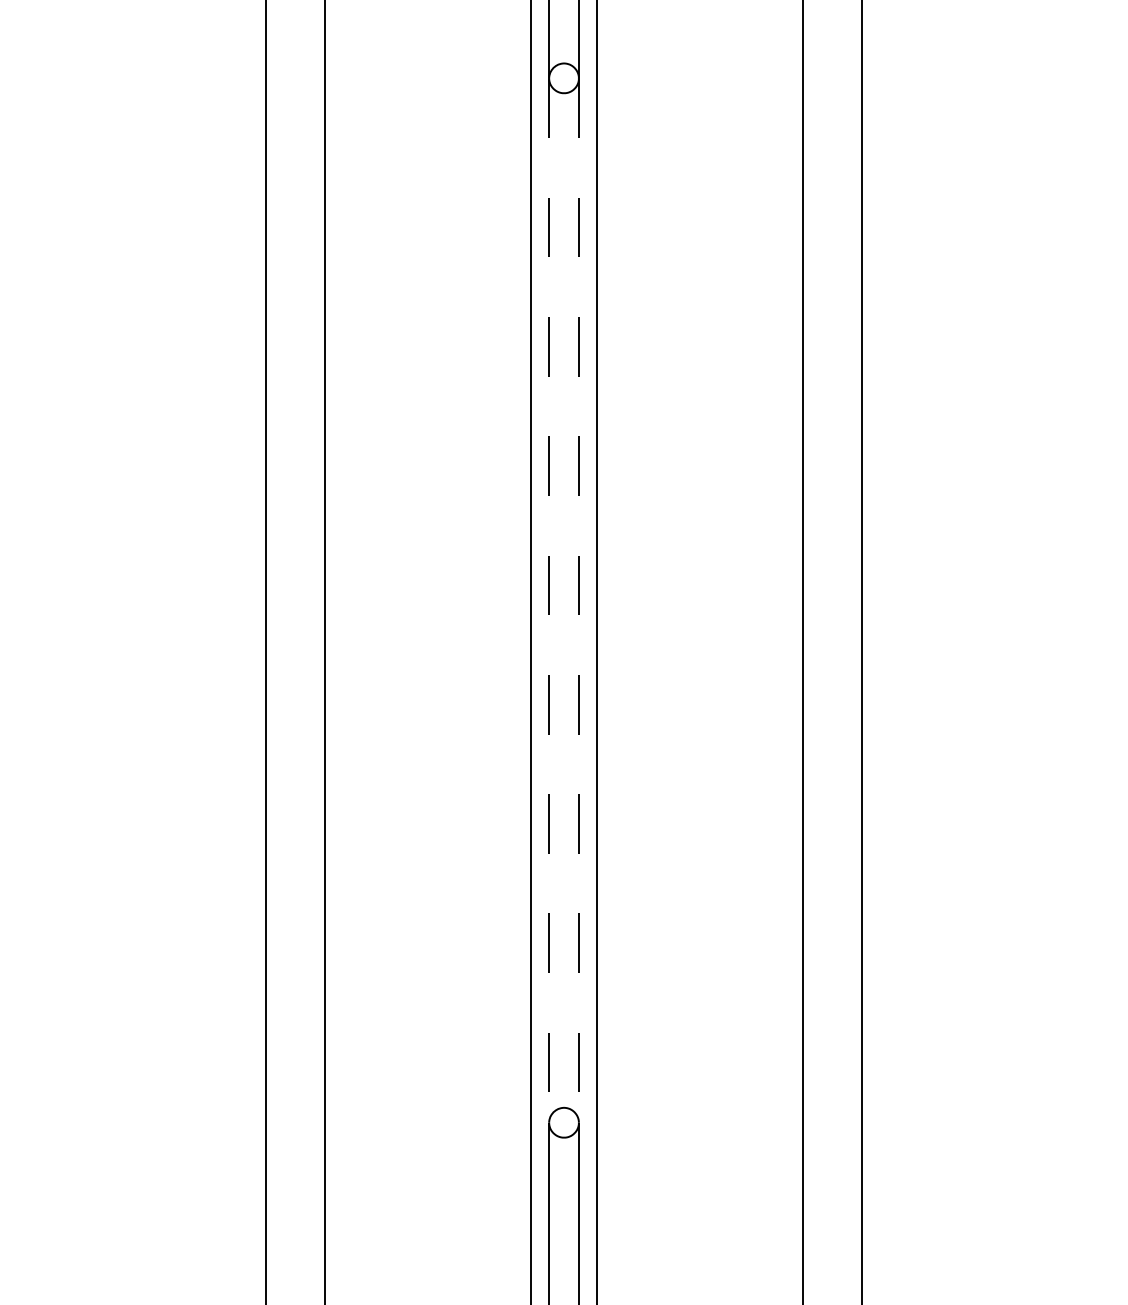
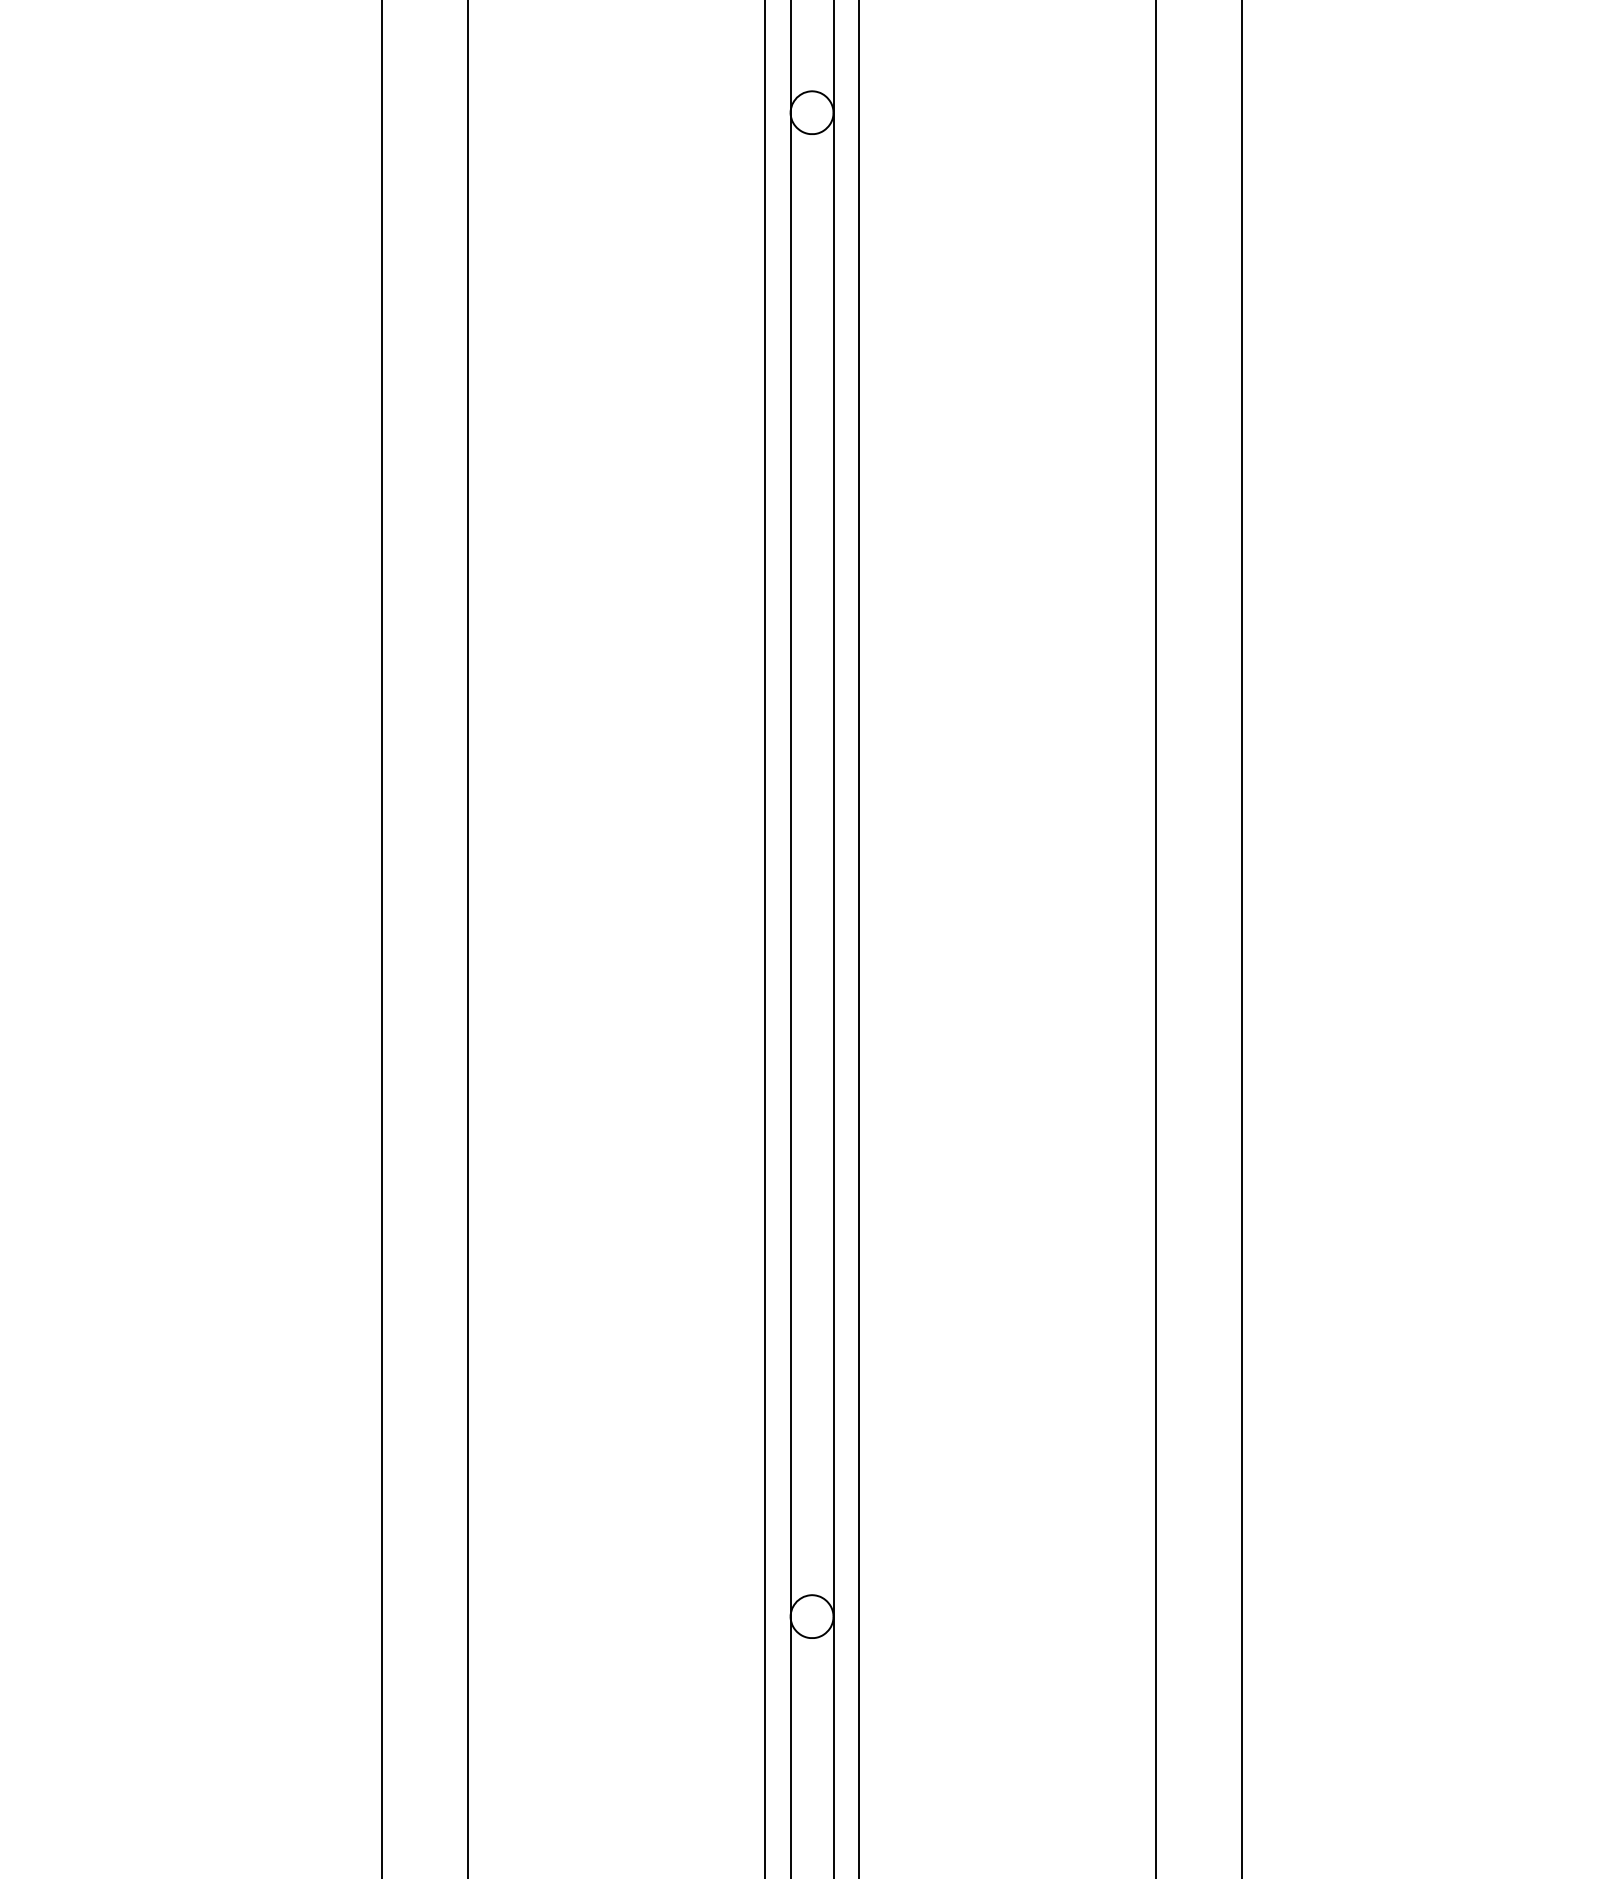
line: (549, 601) -> (791, 866), dashed -> solid
line: (578, 601) -> (832, 866), dashed -> solid

